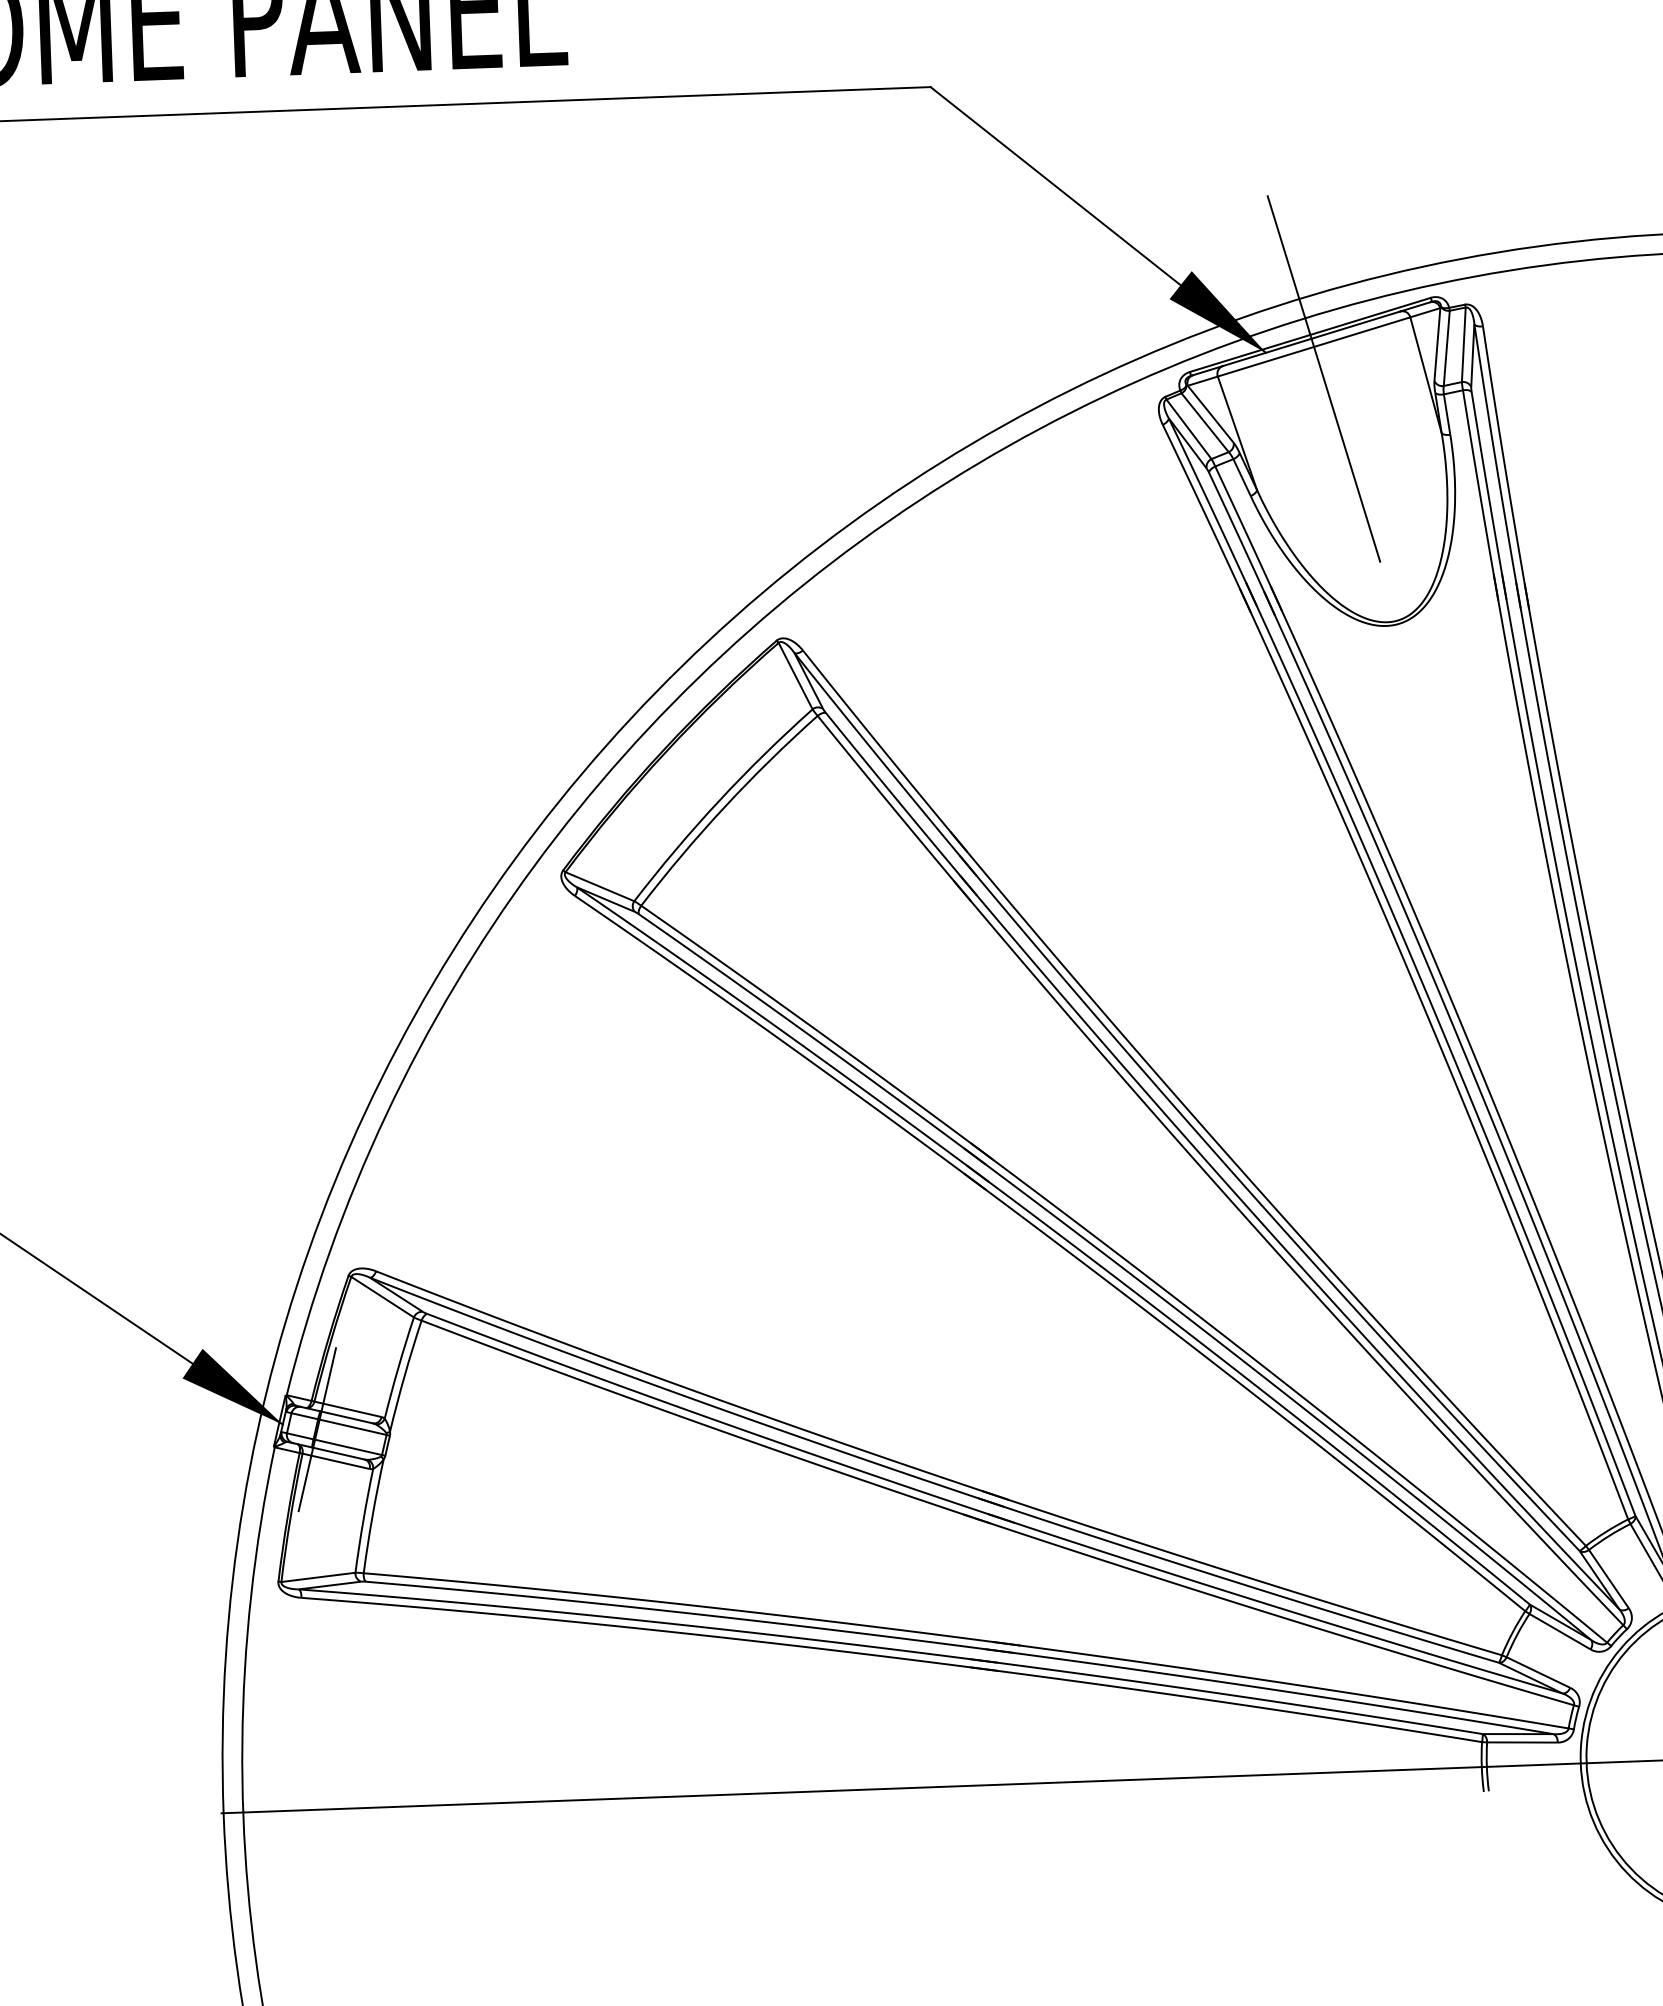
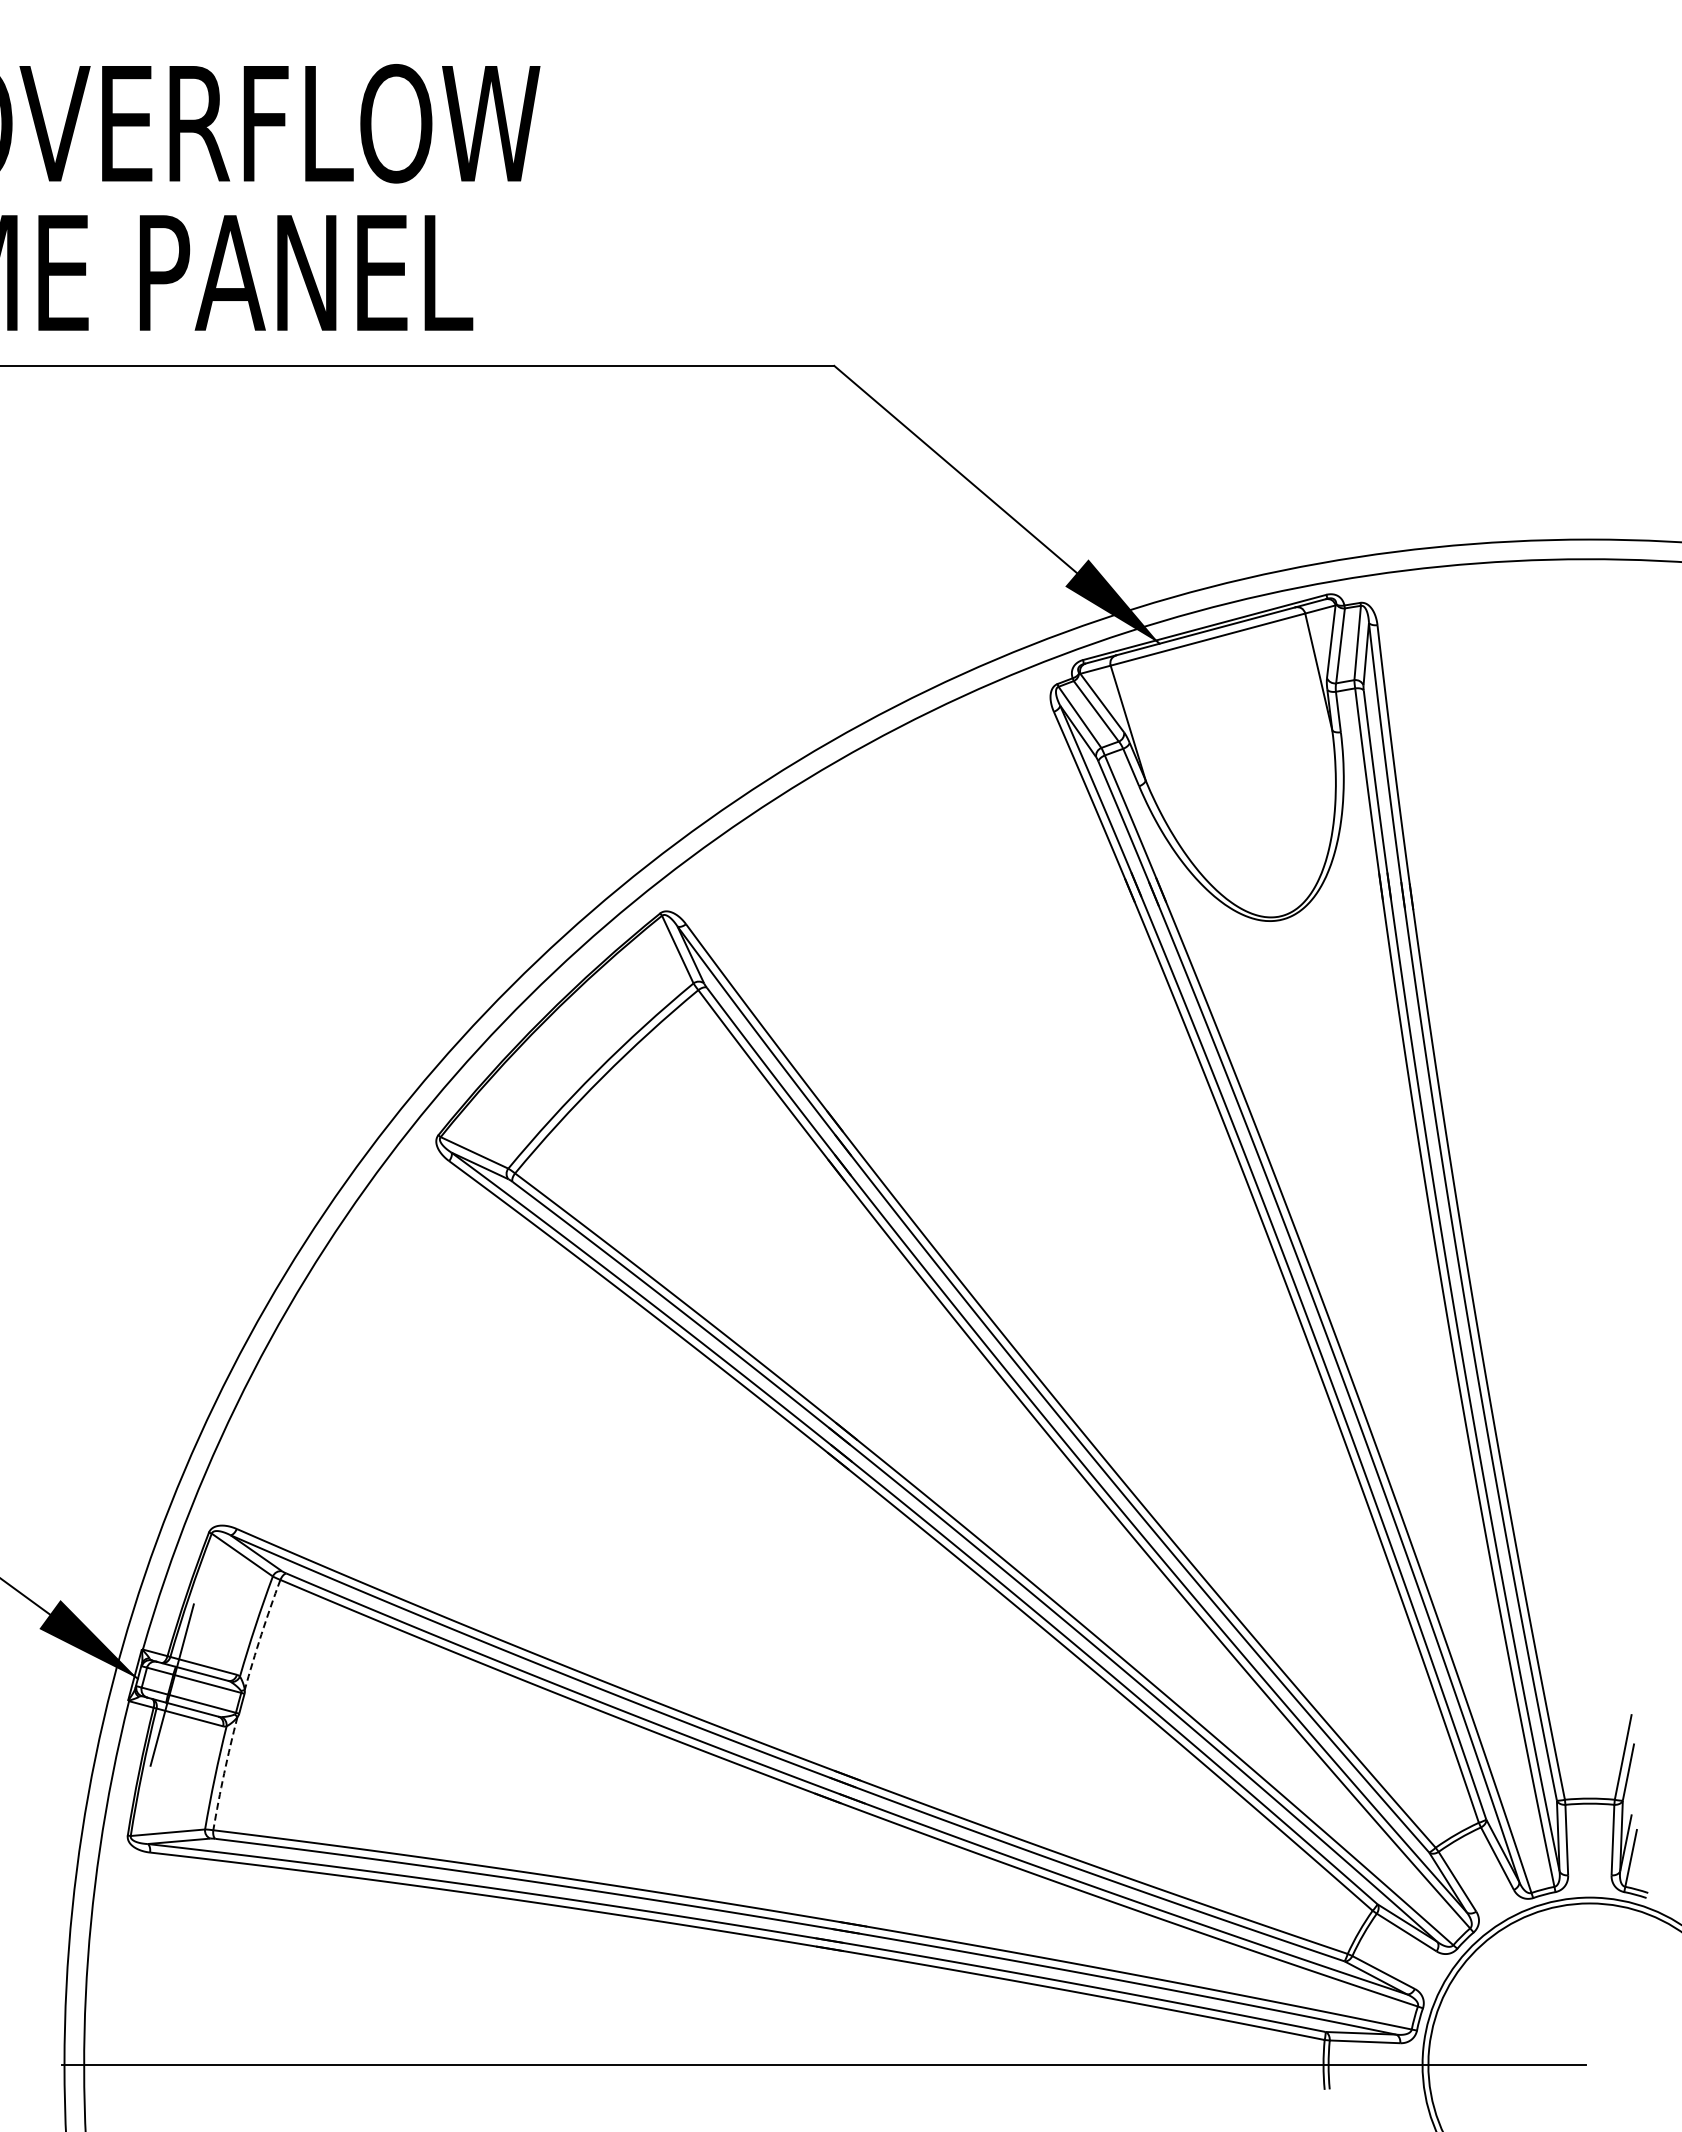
line: (1323, 378) -> (1216, 671), removed
arc: (404, 1375) -> (261, 1634), solid -> dashed
arc: (372, 1516) -> (224, 1773), solid -> dashed

